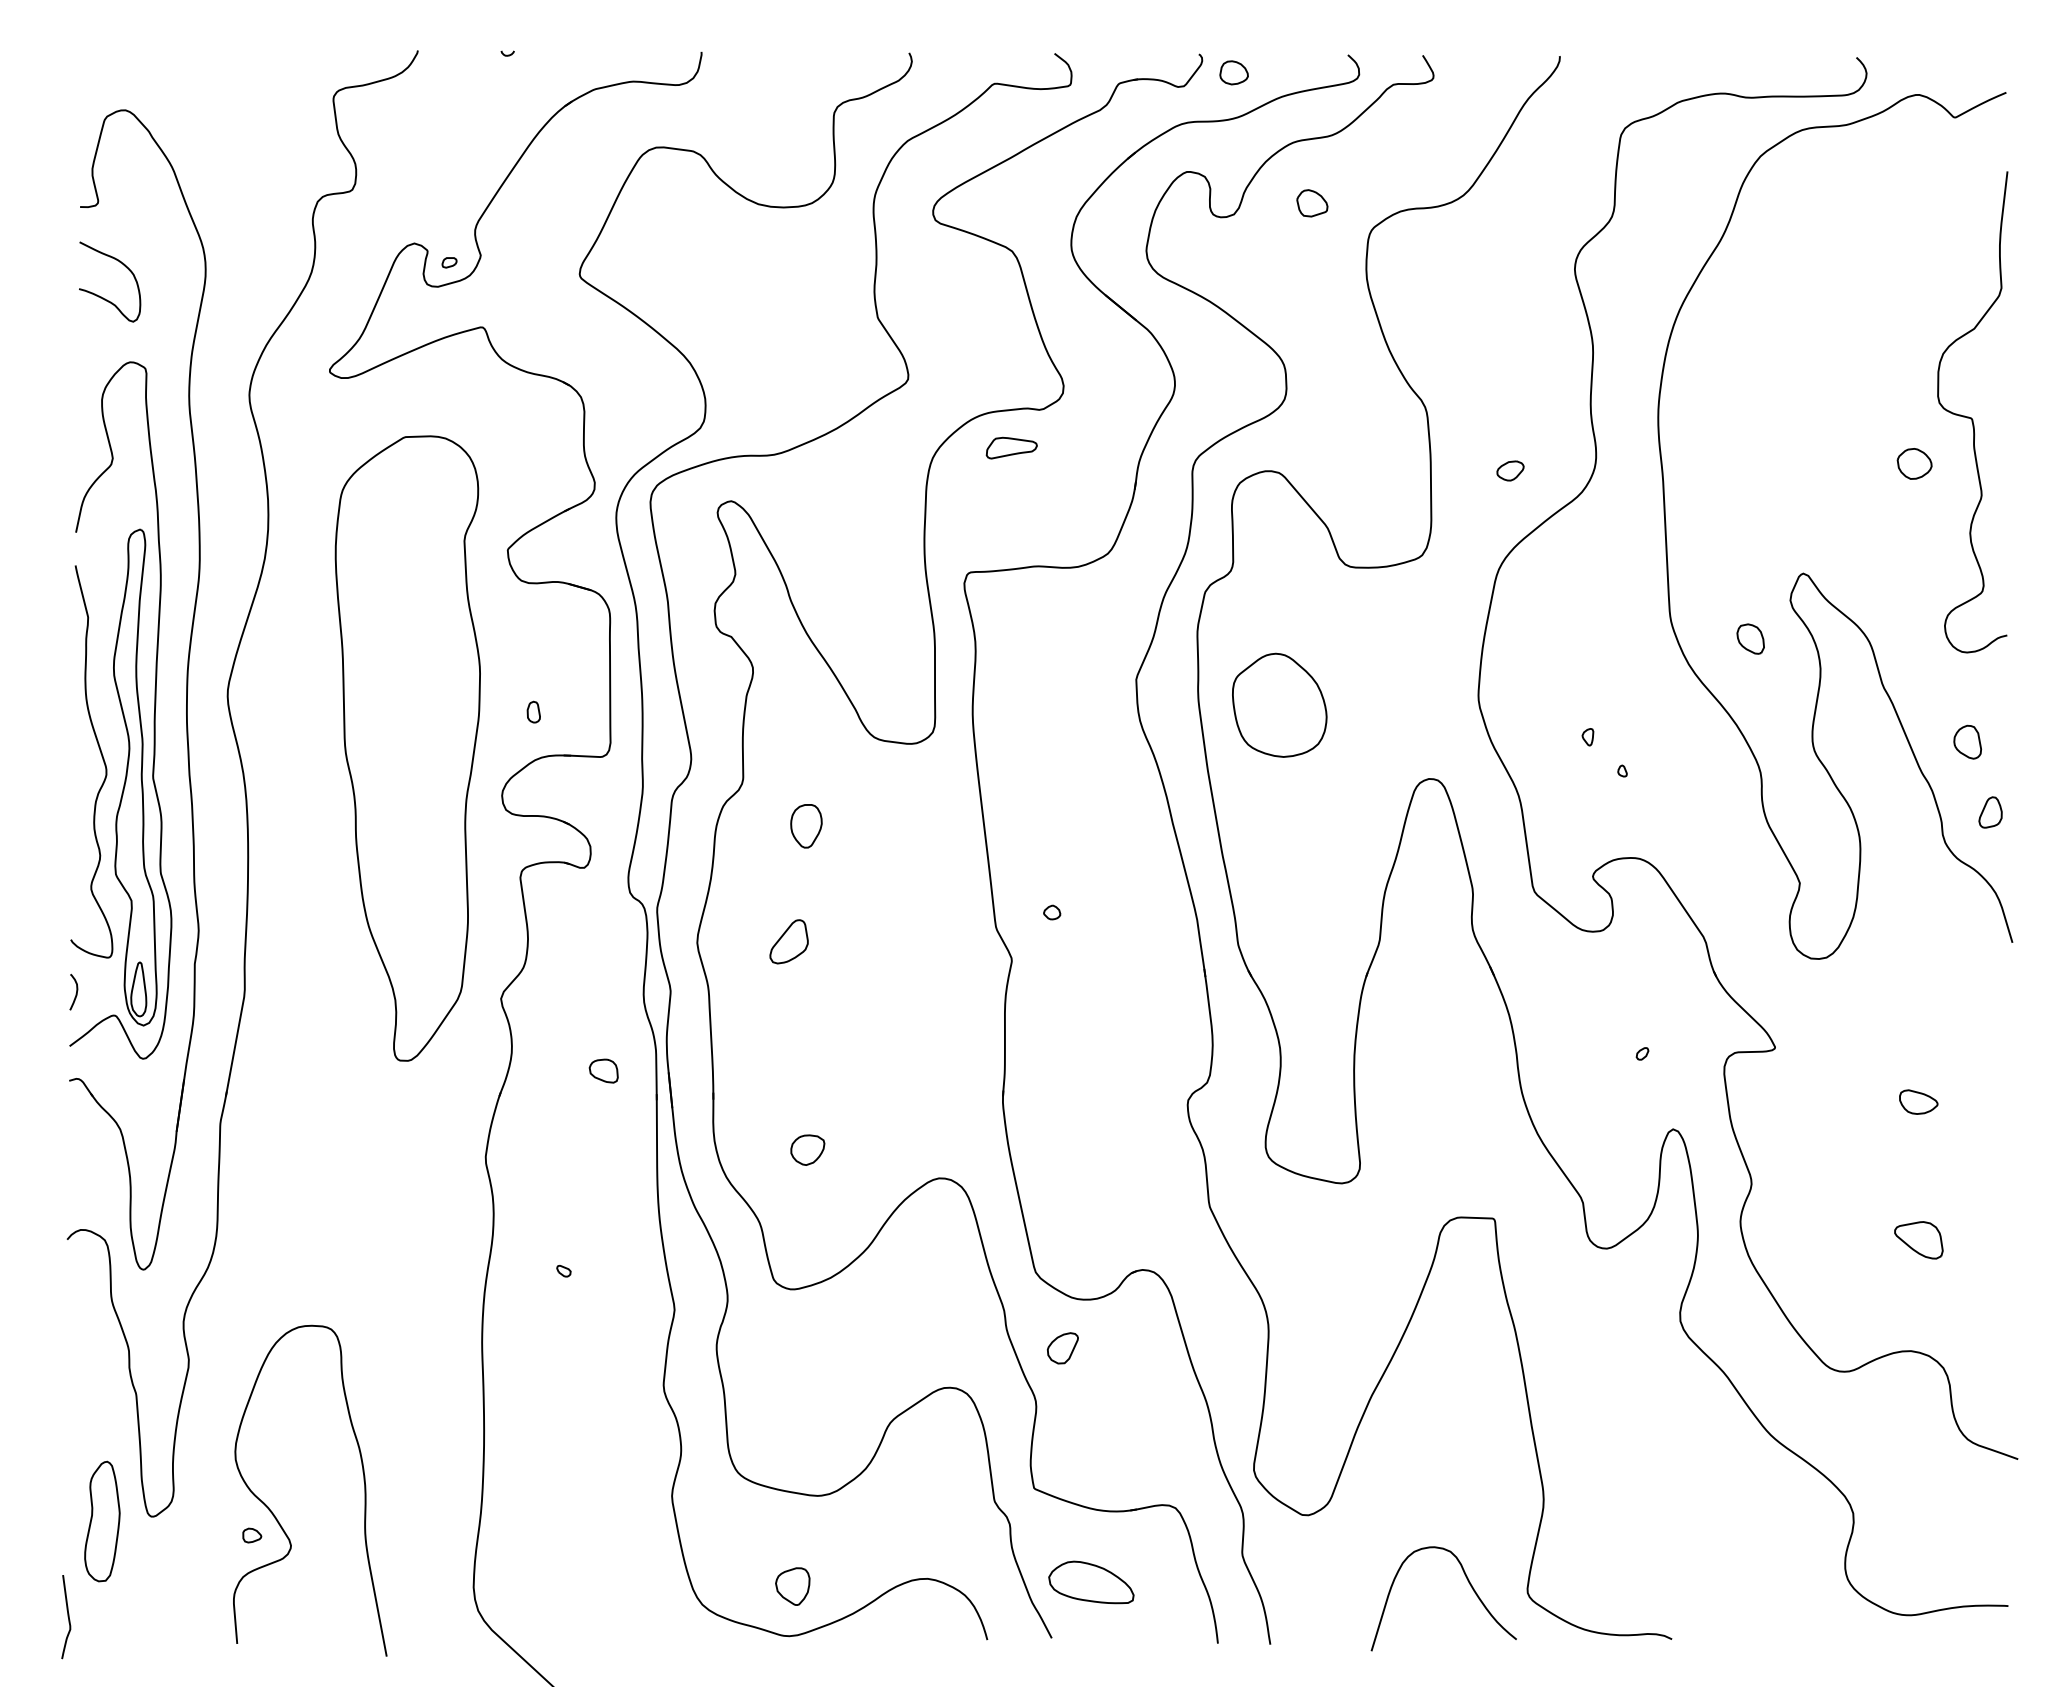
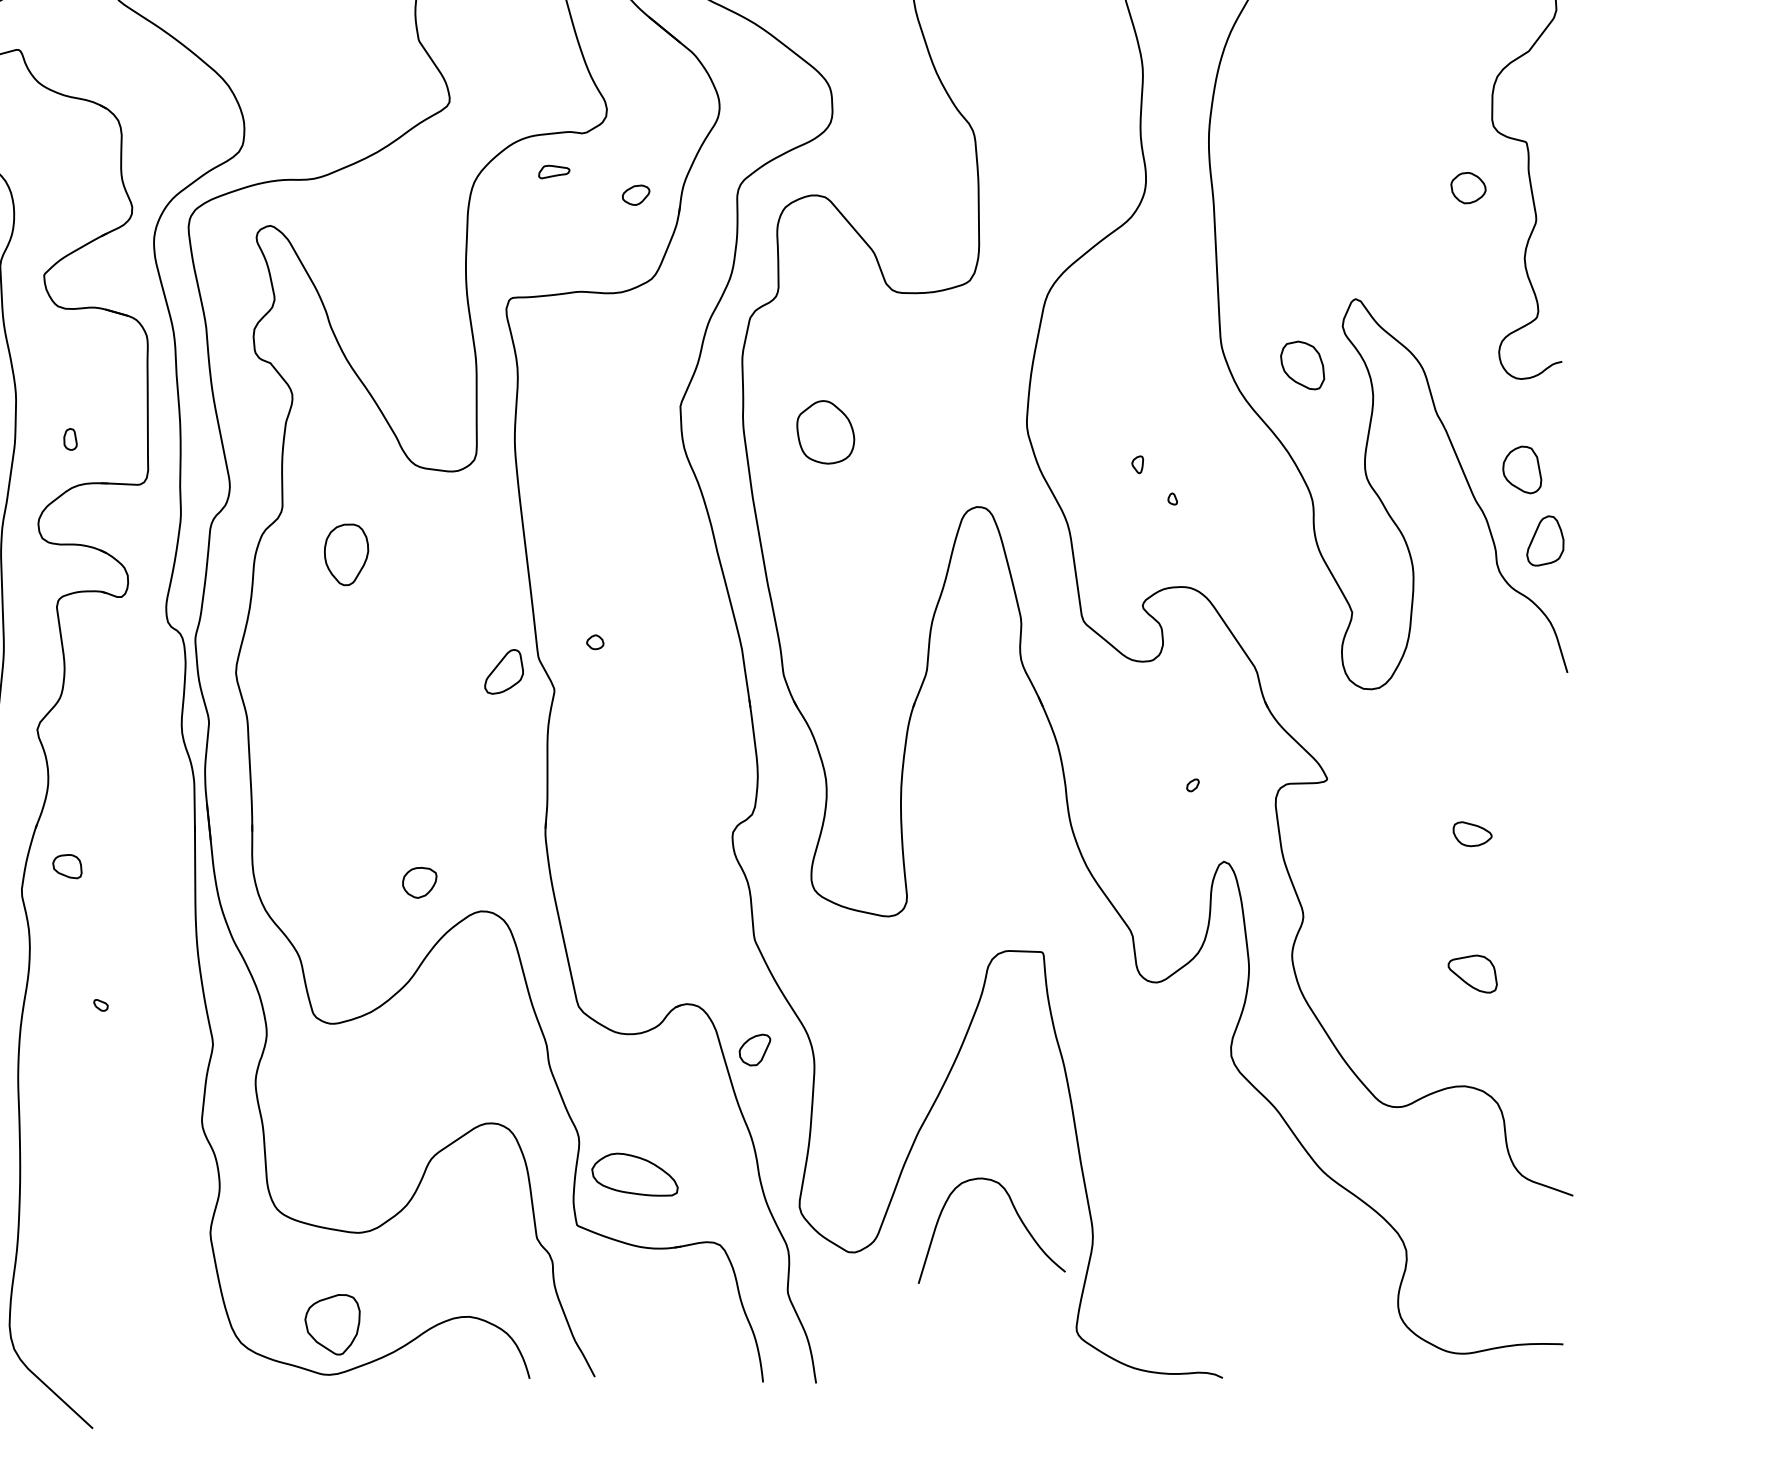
part: (1011, 447) -> (554, 171), size x0.6
part: (1510, 470) -> (636, 194), moved
part: (1750, 638) -> (1302, 364), size x1.6
part: (1279, 704) -> (825, 431), size x0.6
part: (1967, 741) -> (1521, 469), size x1.4
part: (1990, 812) -> (1545, 540), size x1.6
part: (806, 826) -> (346, 555), size x1.4
part: (788, 941) -> (503, 671), moved
part: (603, 1070) -> (67, 865), moved
part: (807, 1149) -> (419, 882), moved
part: (1062, 1348) -> (754, 1050), moved
part: (1091, 1582) -> (635, 1174), moved
curve: (1469, 1584) -> (1017, 1216), moved
part: (792, 1586) -> (332, 1324), size x1.6

